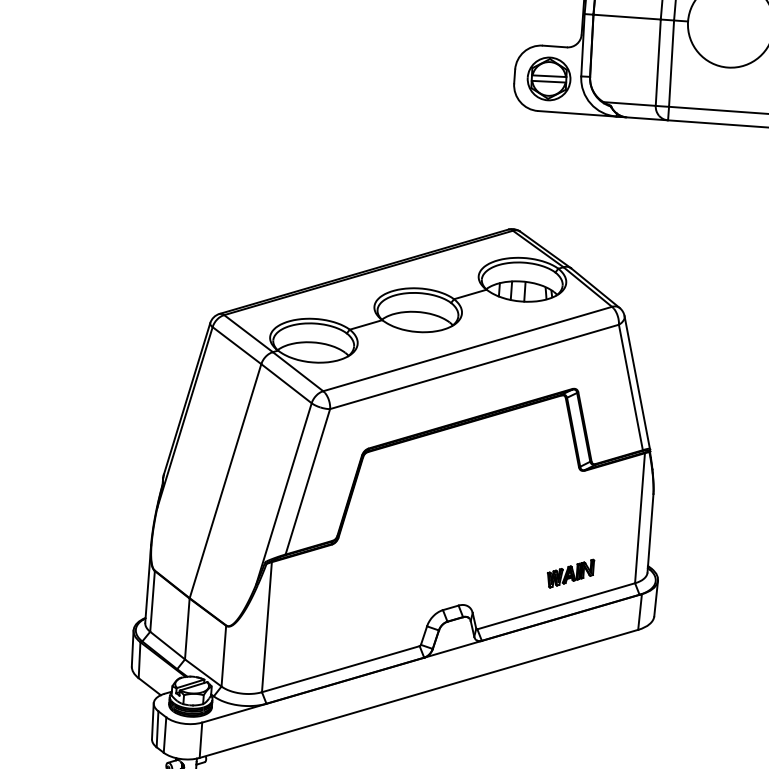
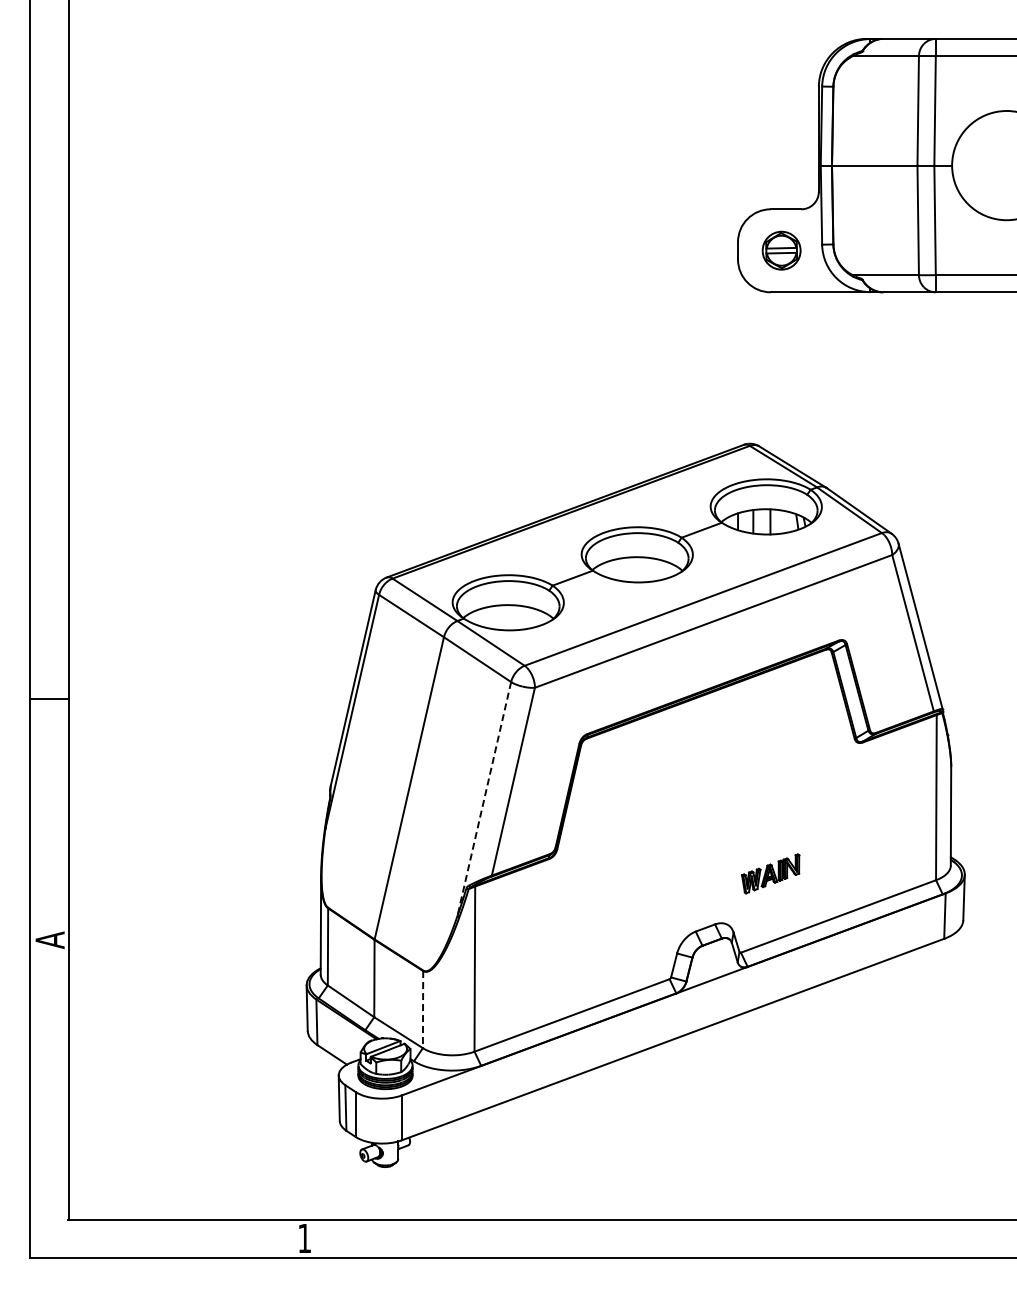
part: (548, 78) -> (781, 250), size x0.7
line: (284, 494) -> (484, 799), solid -> dashed
part: (570, 573) -> (770, 873), moved
line: (224, 656) -> (423, 1009), solid -> dashed

